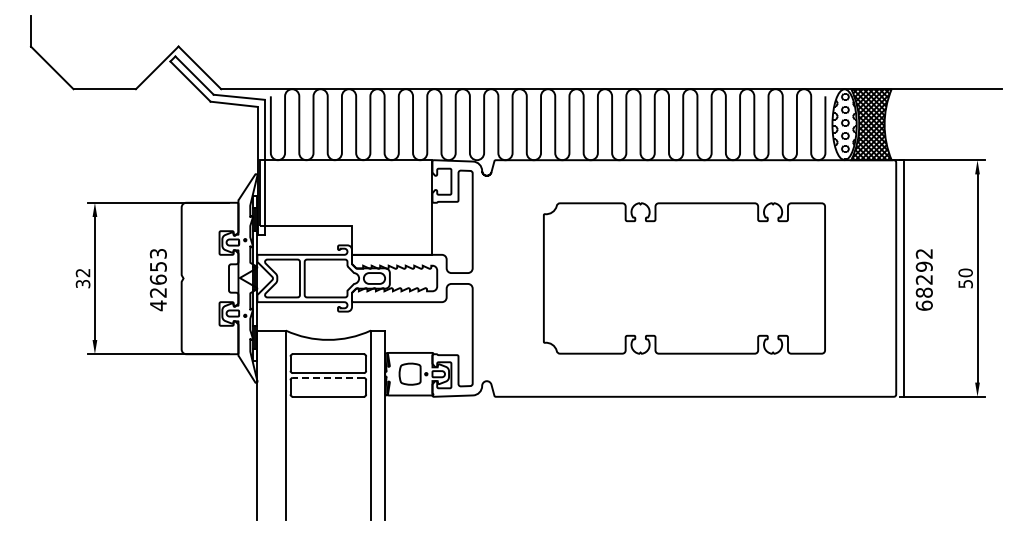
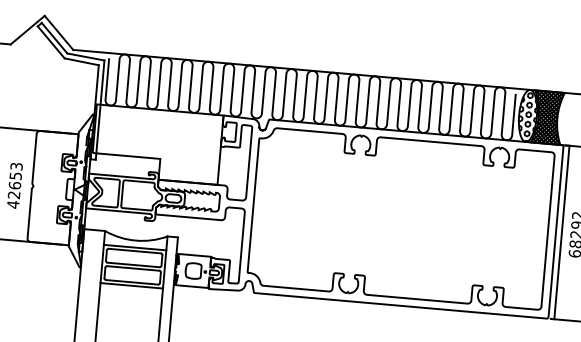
part: (684, 278) -> (400, 218), size x1.43
line: (327, 349) -> (134, 247), added
line: (327, 377) -> (132, 268), dashed -> solid
line: (327, 401) -> (131, 285), added

